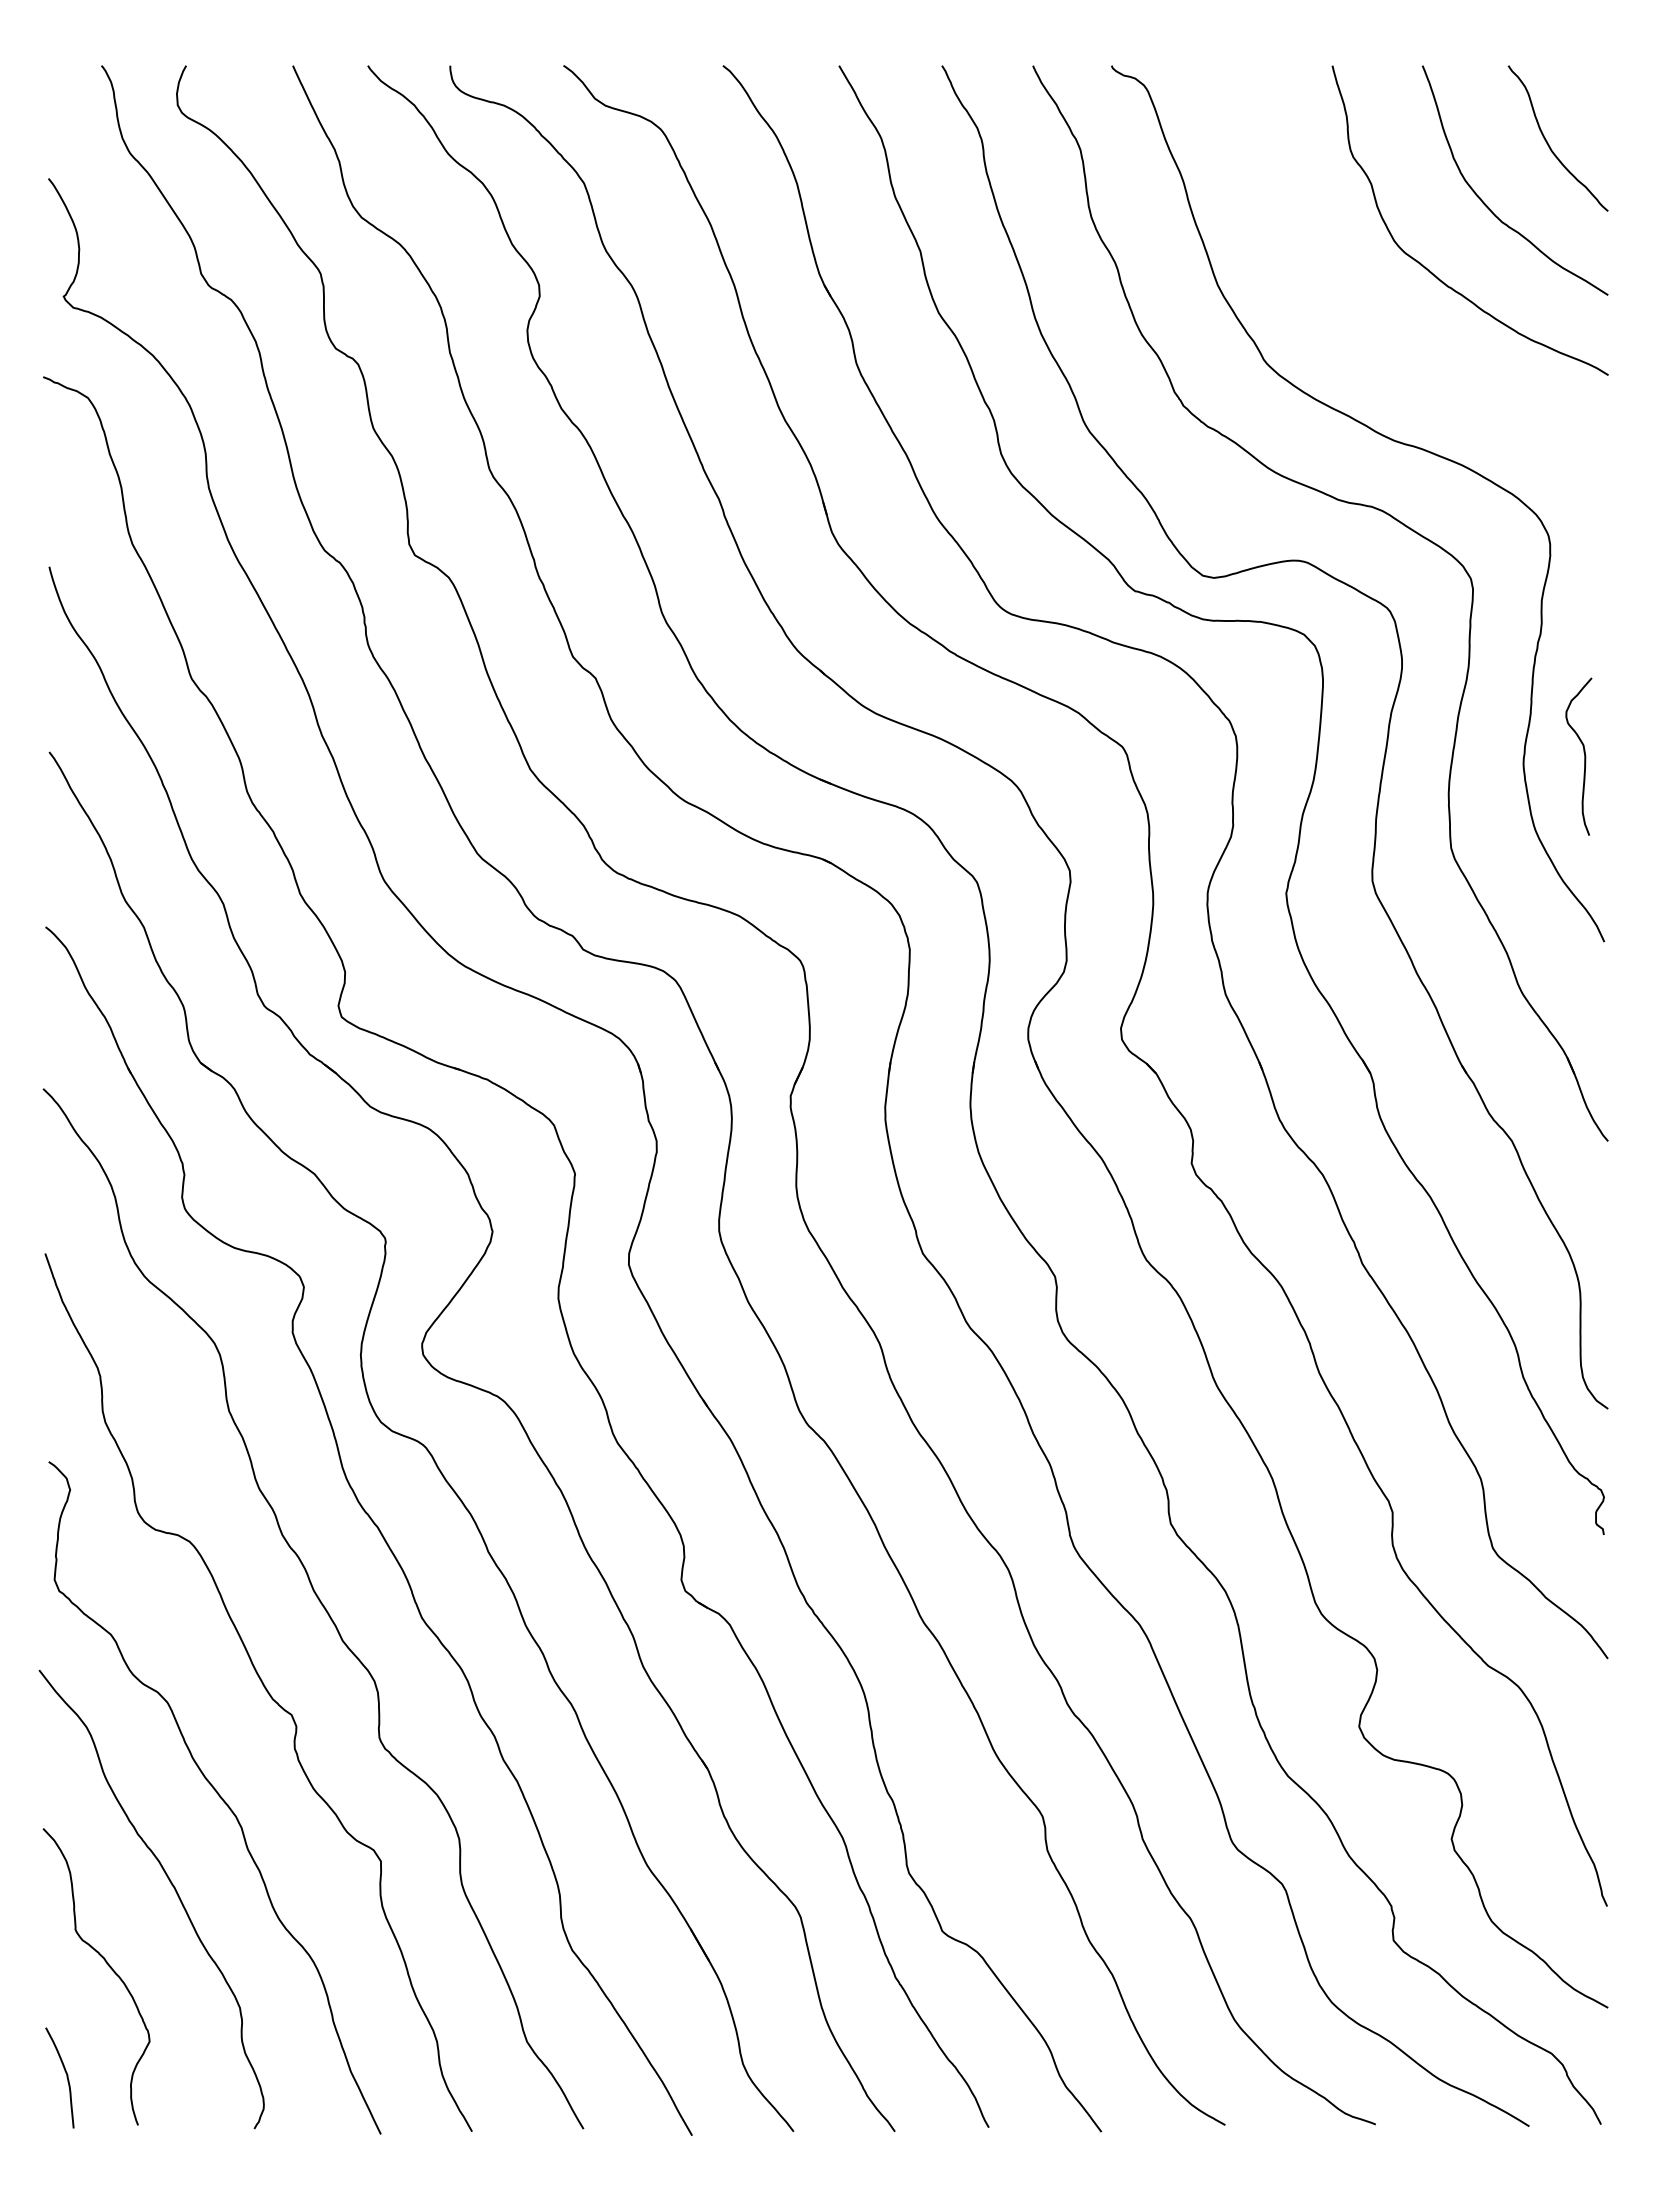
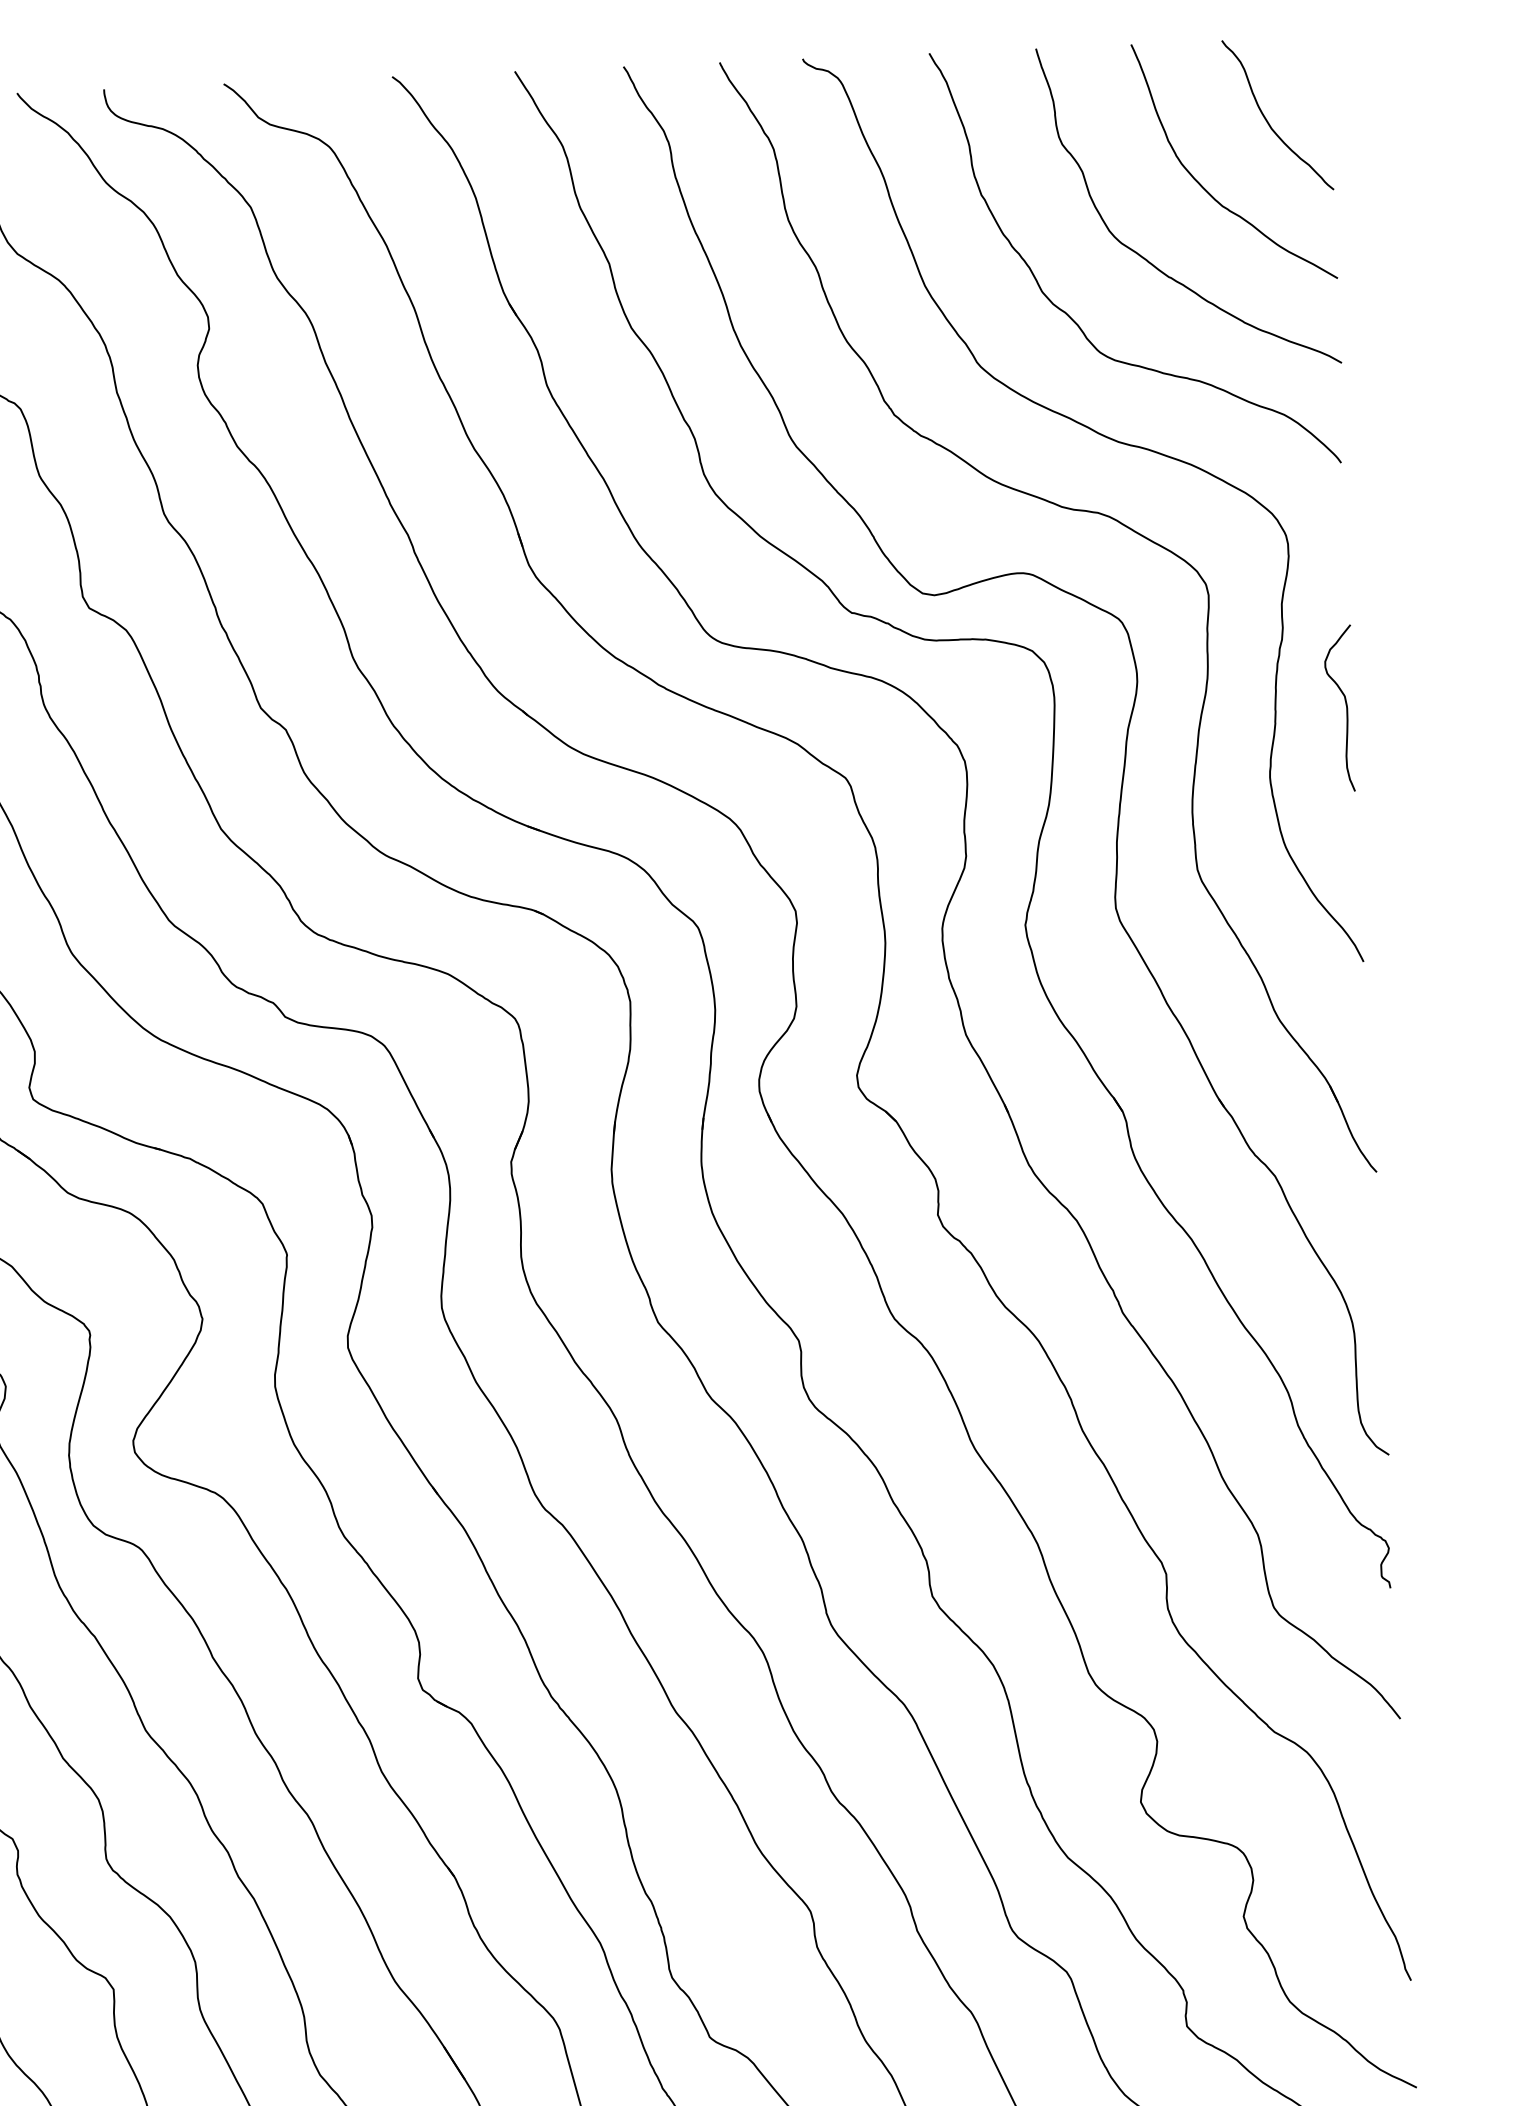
curve: (1358, 324) -> (1075, 320), added
curve: (1584, 756) -> (1346, 708), moved

